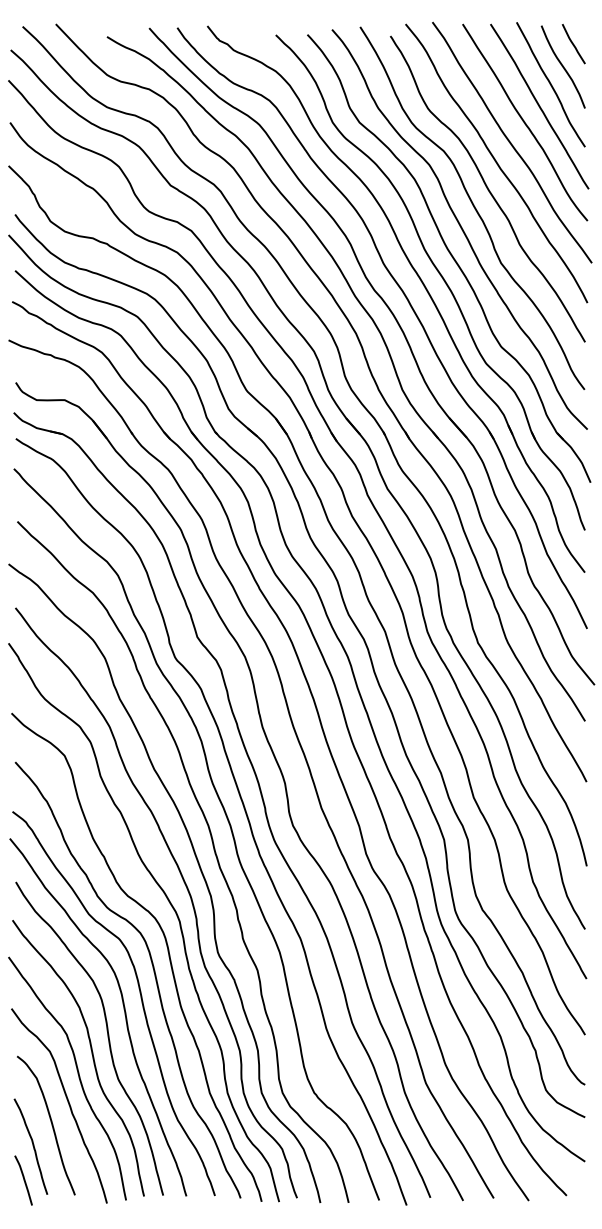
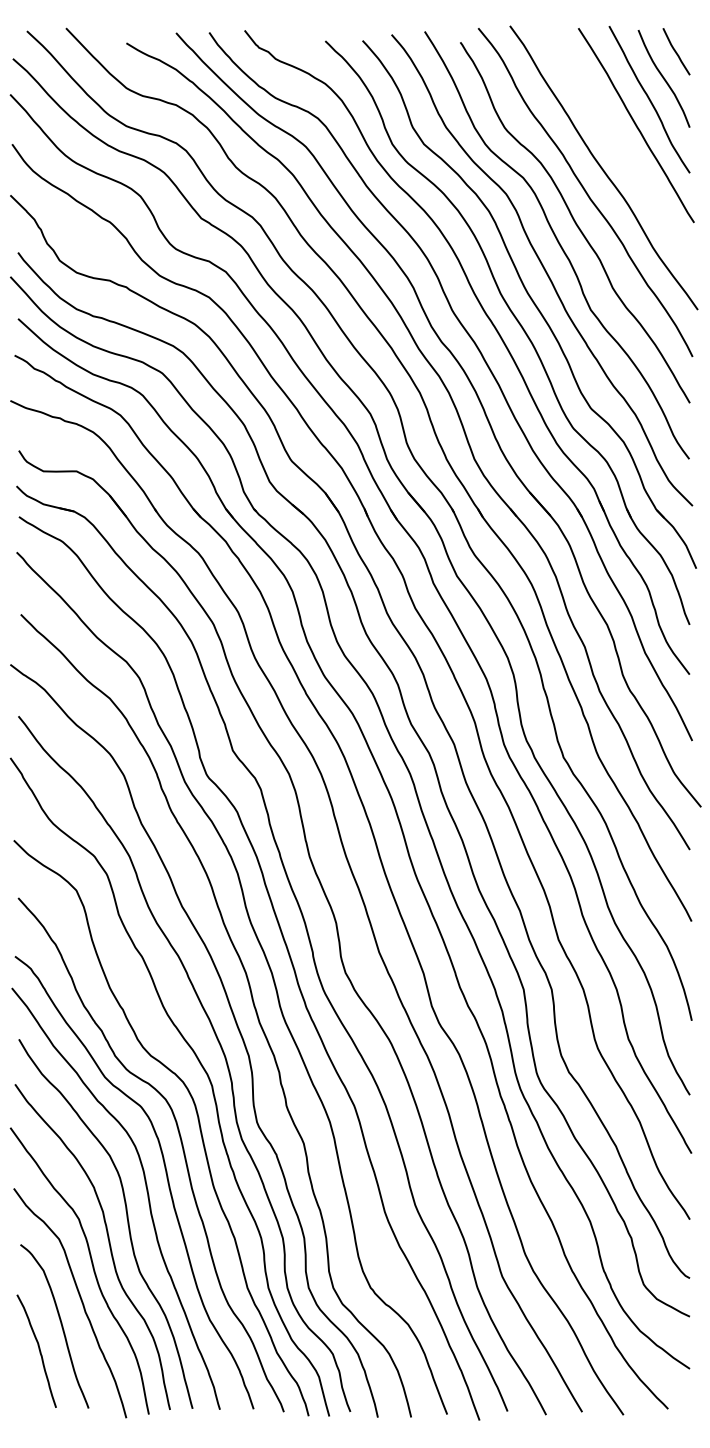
curve: (525, 122) -> (619, 144), removed
curve: (23, 1179) -> (27, 1389), removed

